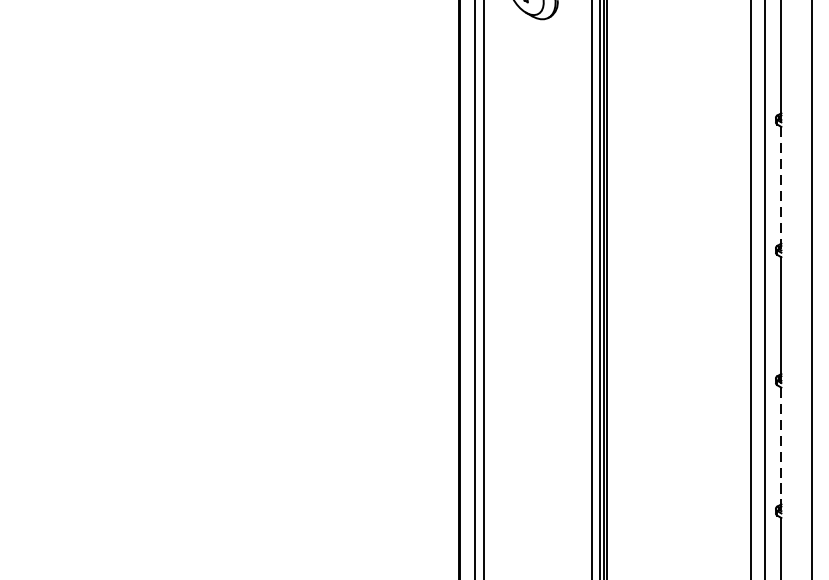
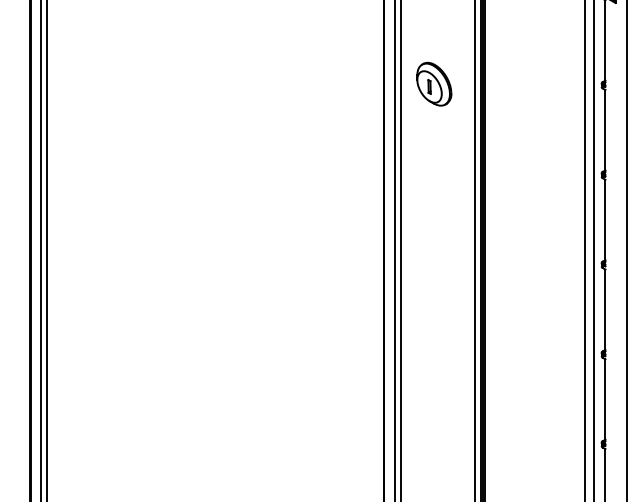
line: (781, 190) -> (605, 223), dashed -> solid
line: (781, 451) -> (605, 403), dashed -> solid

